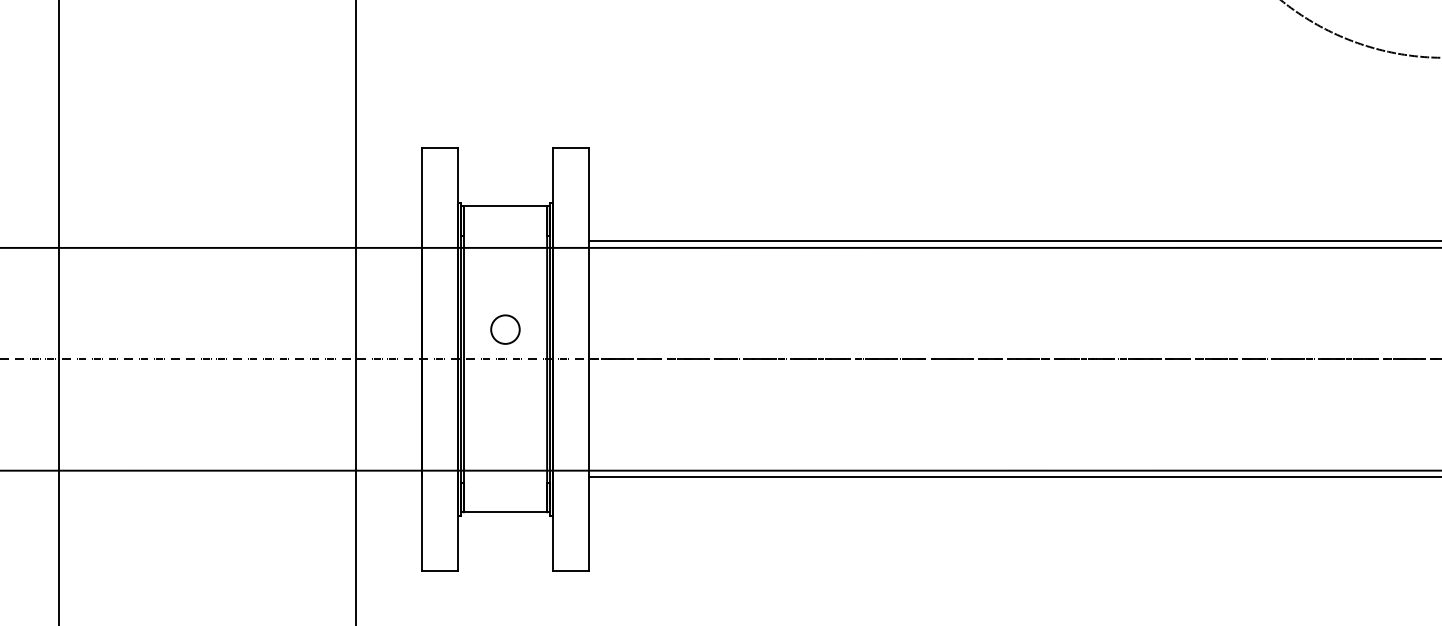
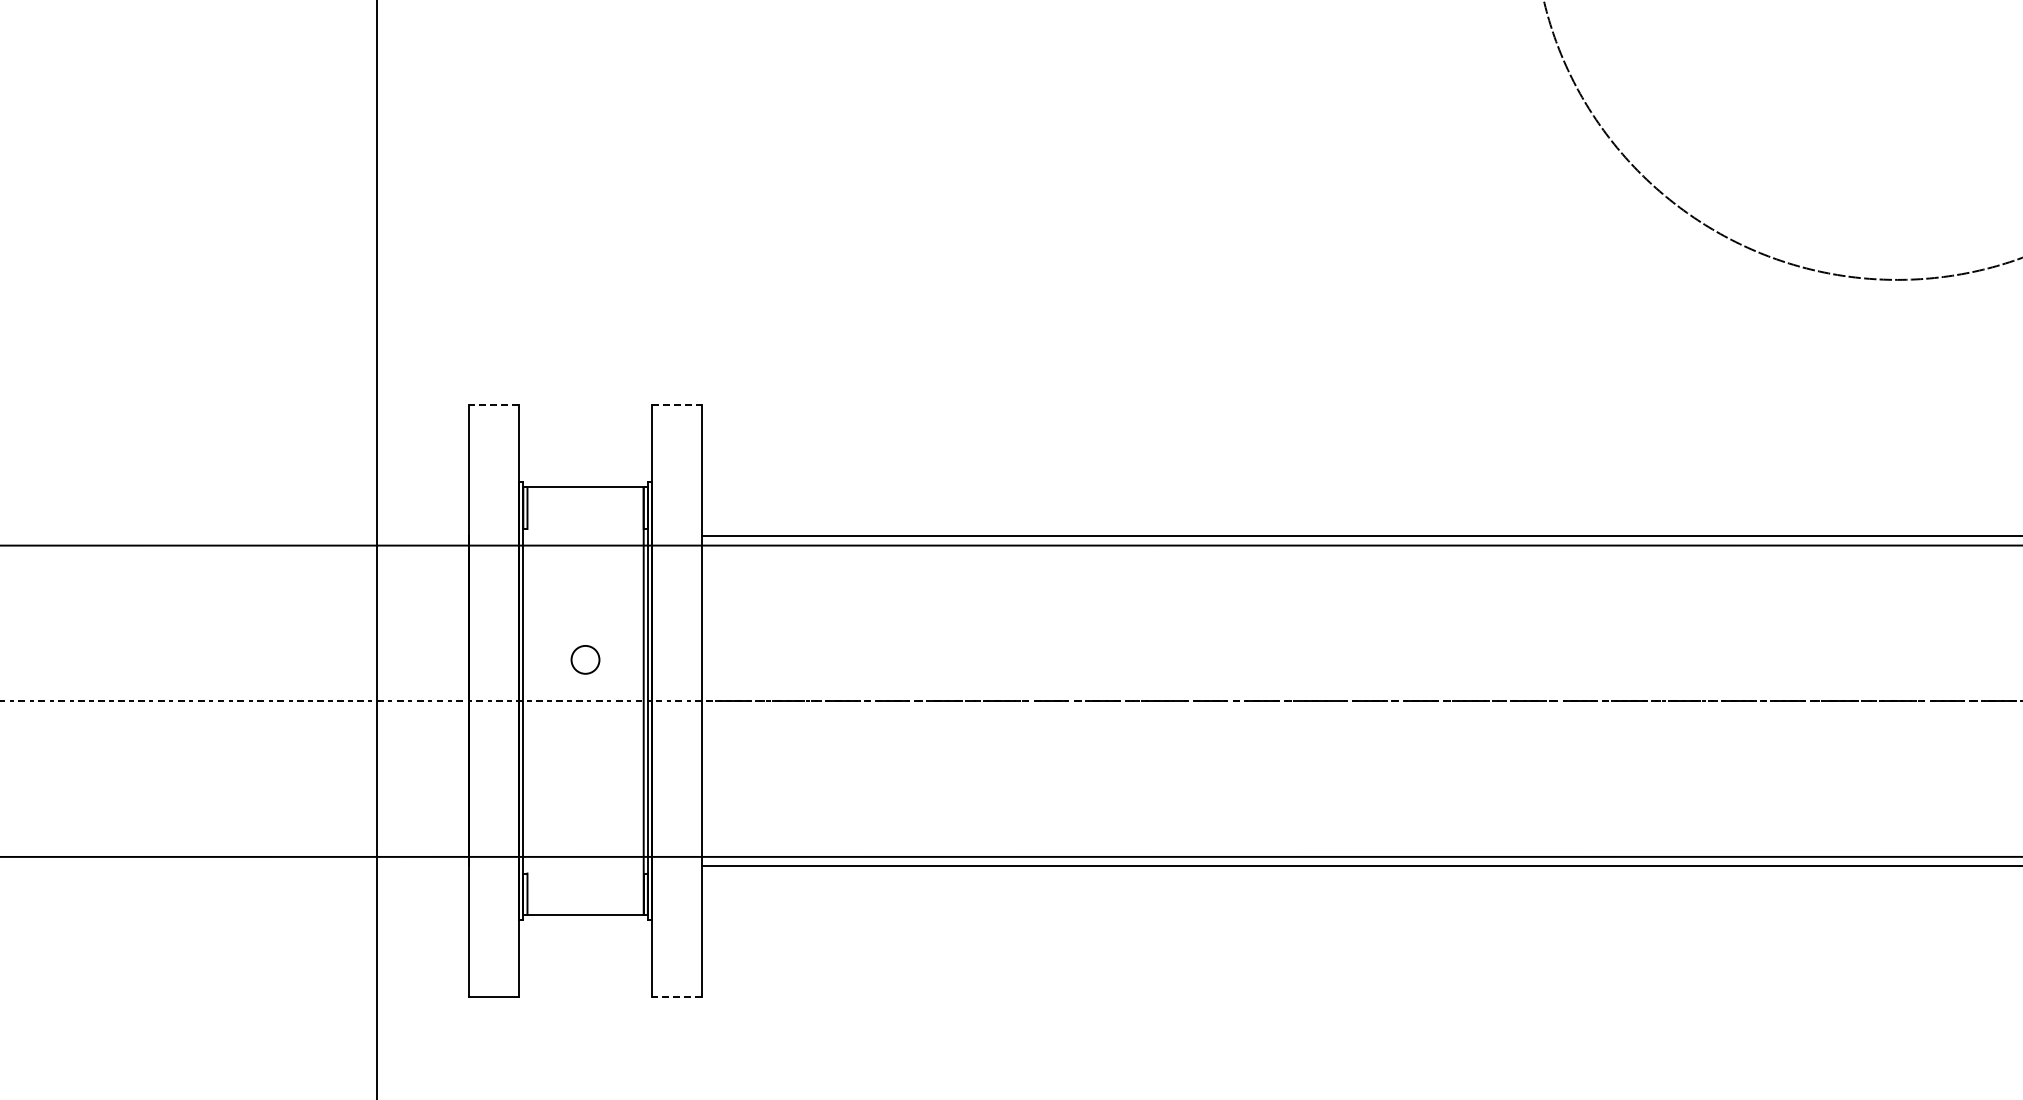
line: (440, 147) -> (494, 405), solid -> dashed
line: (570, 147) -> (676, 405), solid -> dashed
circle: (505, 329) -> (585, 659), size x0.7
line: (463, 359) -> (527, 701), removed
line: (570, 571) -> (676, 997), solid -> dashed

